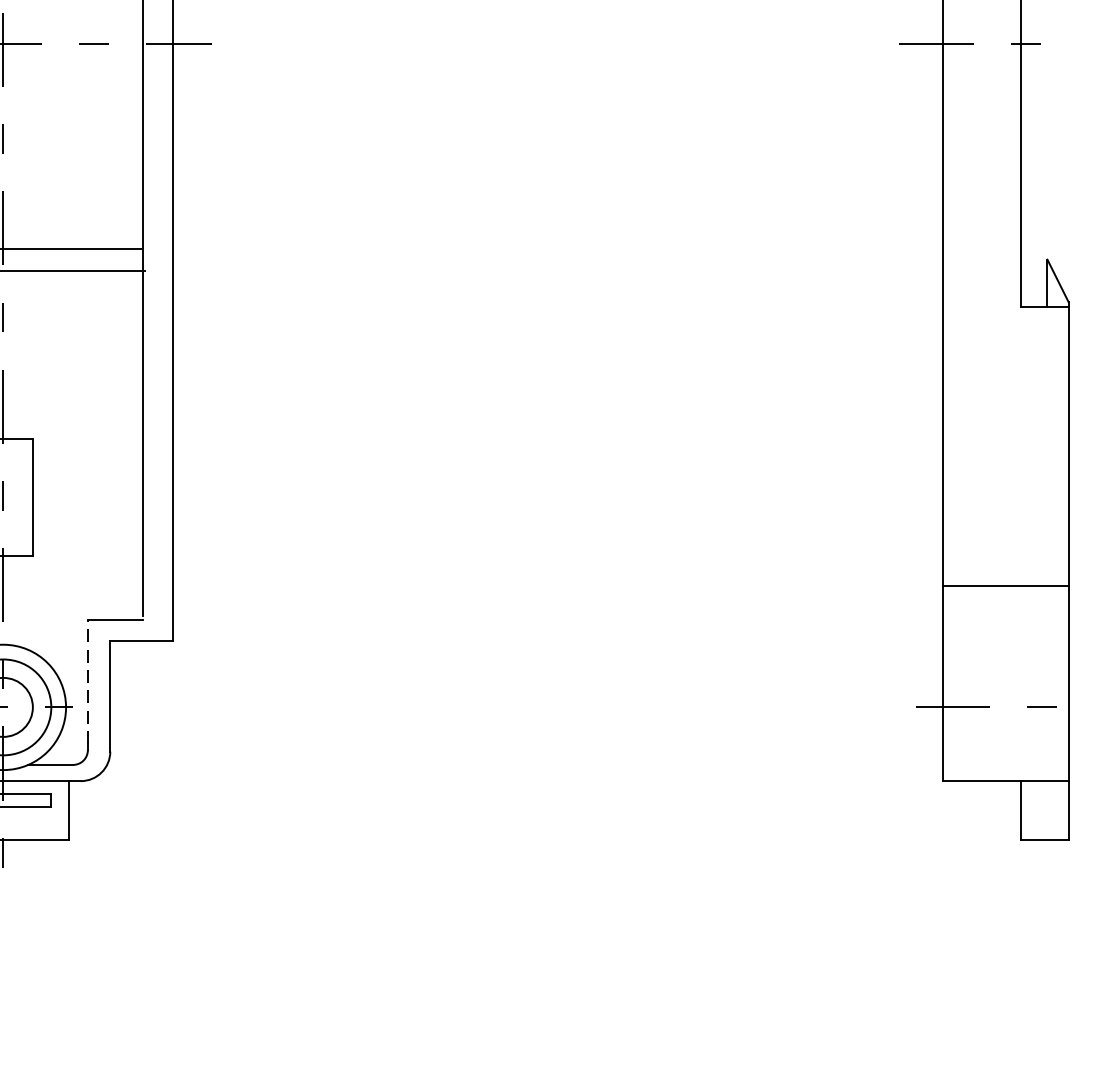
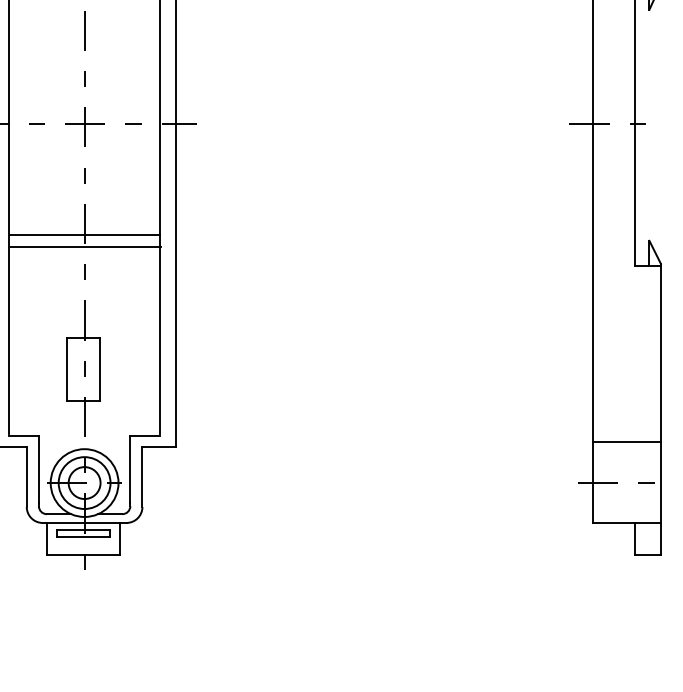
line: (1005, 586) -> (626, 442), moved
line: (88, 682) -> (130, 469), dashed -> solid

